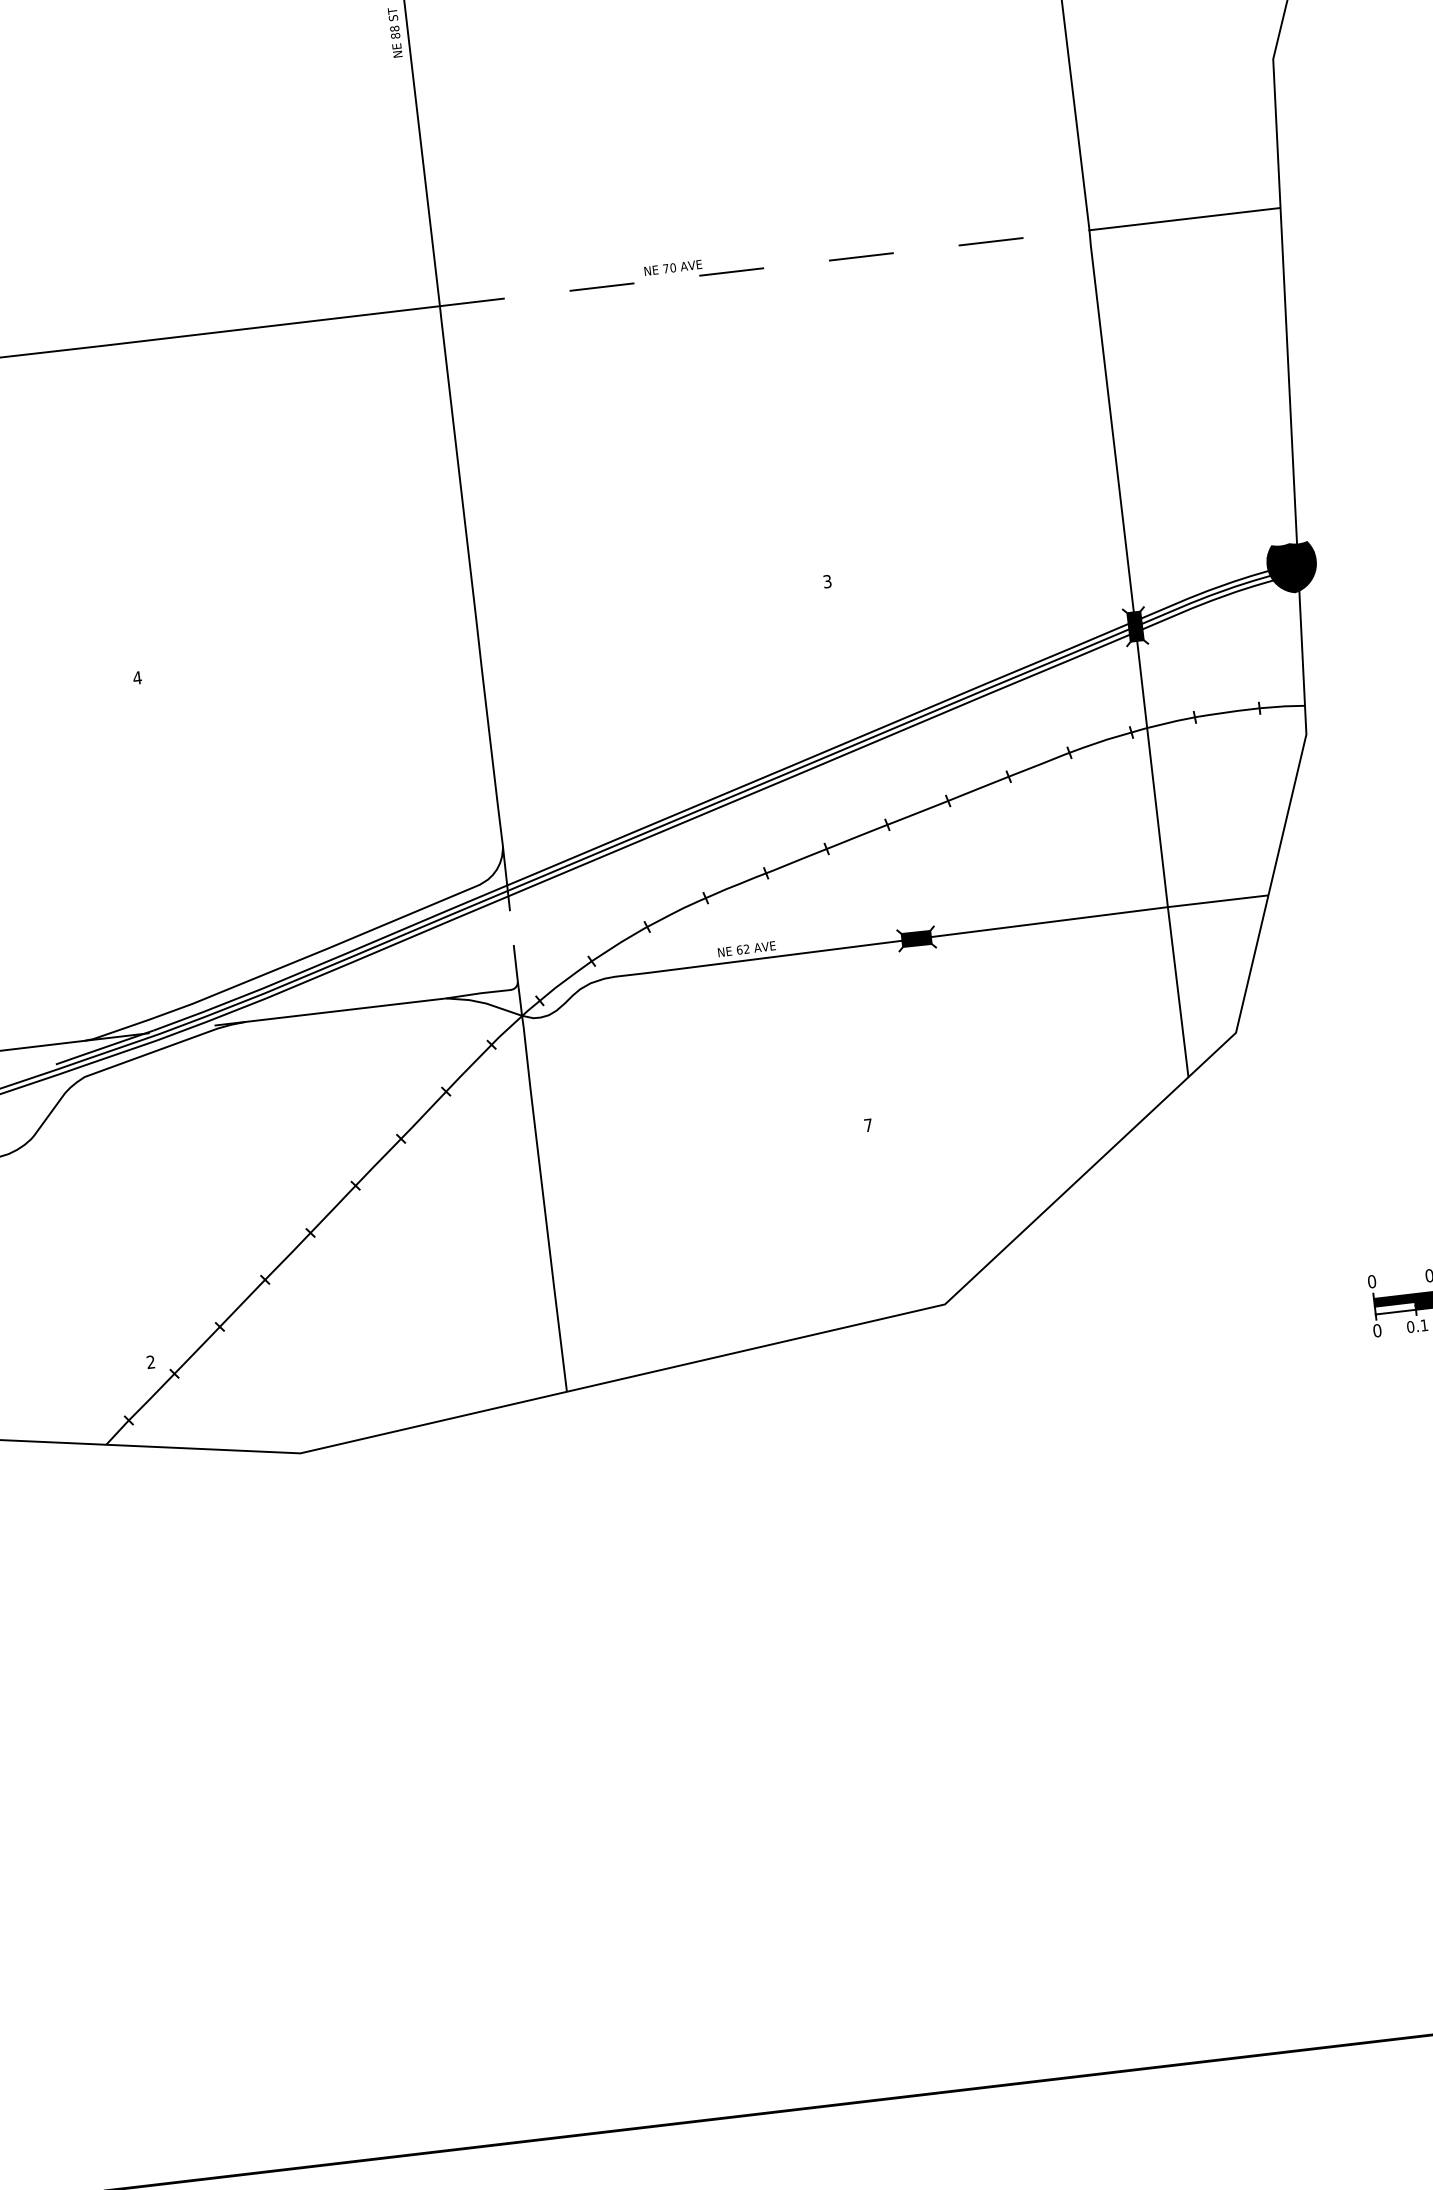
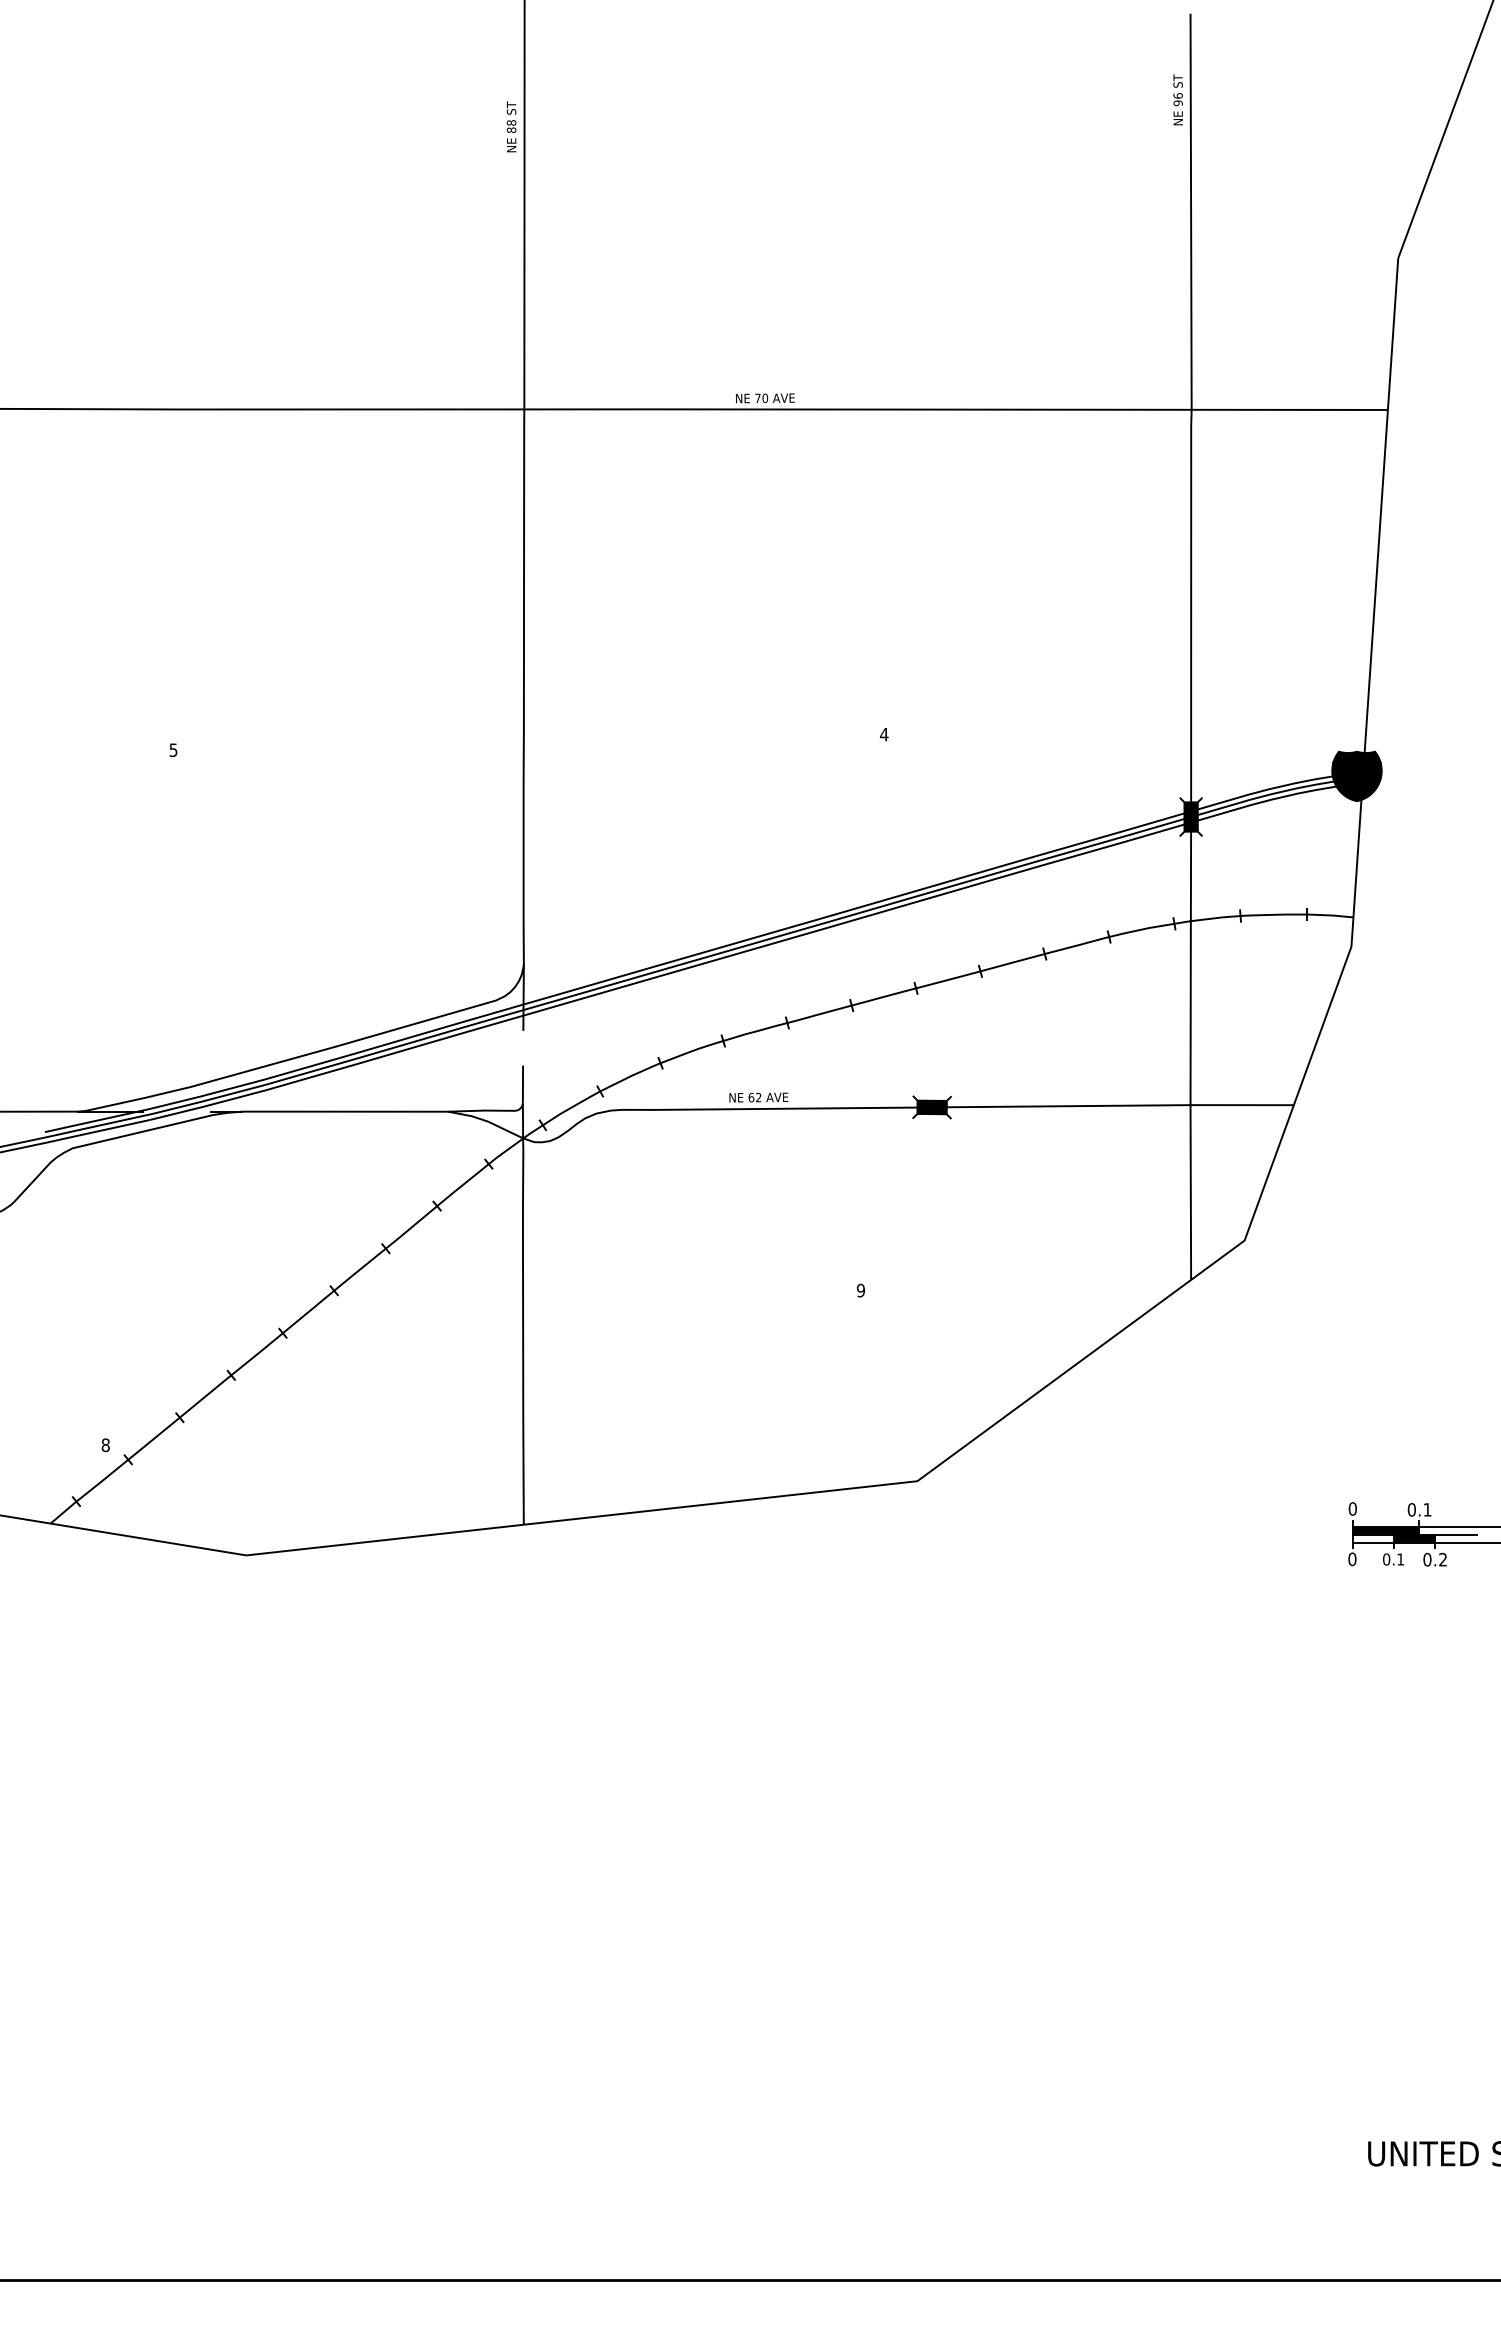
line: (764, 268) -> (857, 409), dashed -> solid
text: (827, 581) -> (884, 734), 3 -> 4
text: (137, 678) -> (173, 750), 4 -> 5
text: (867, 1125) -> (860, 1290), 7 -> 9
text: (150, 1362) -> (105, 1445), 2 -> 8

